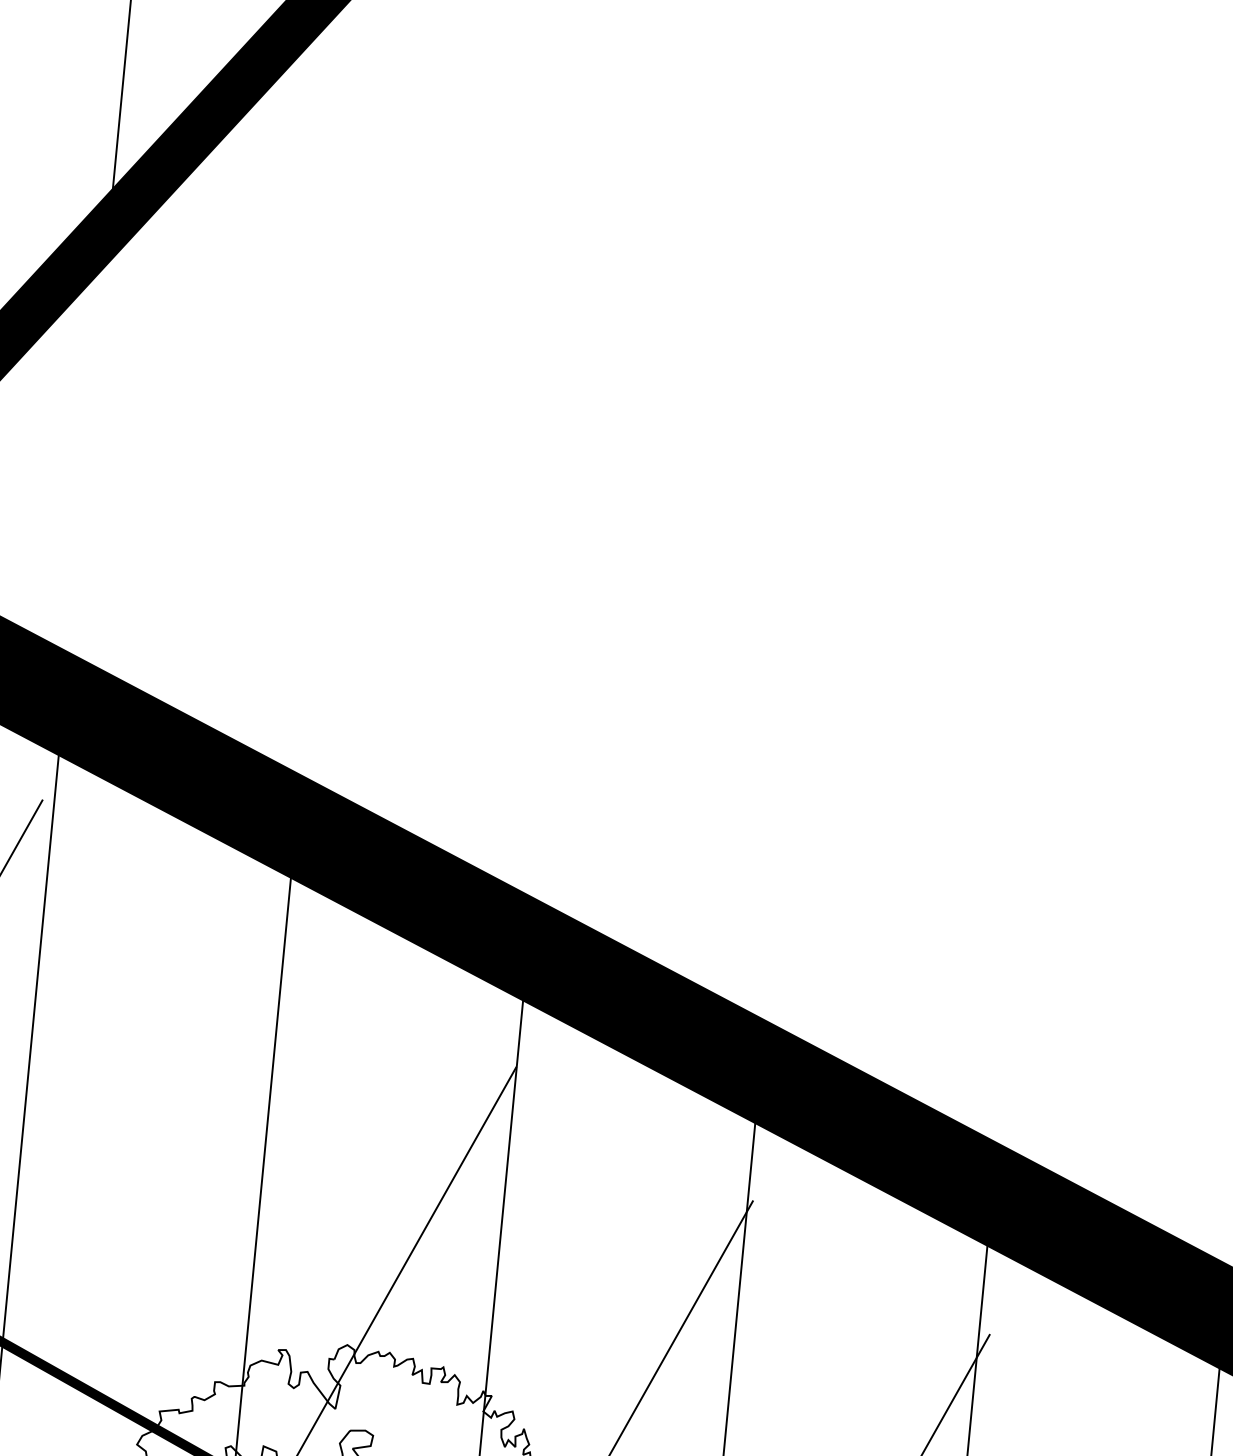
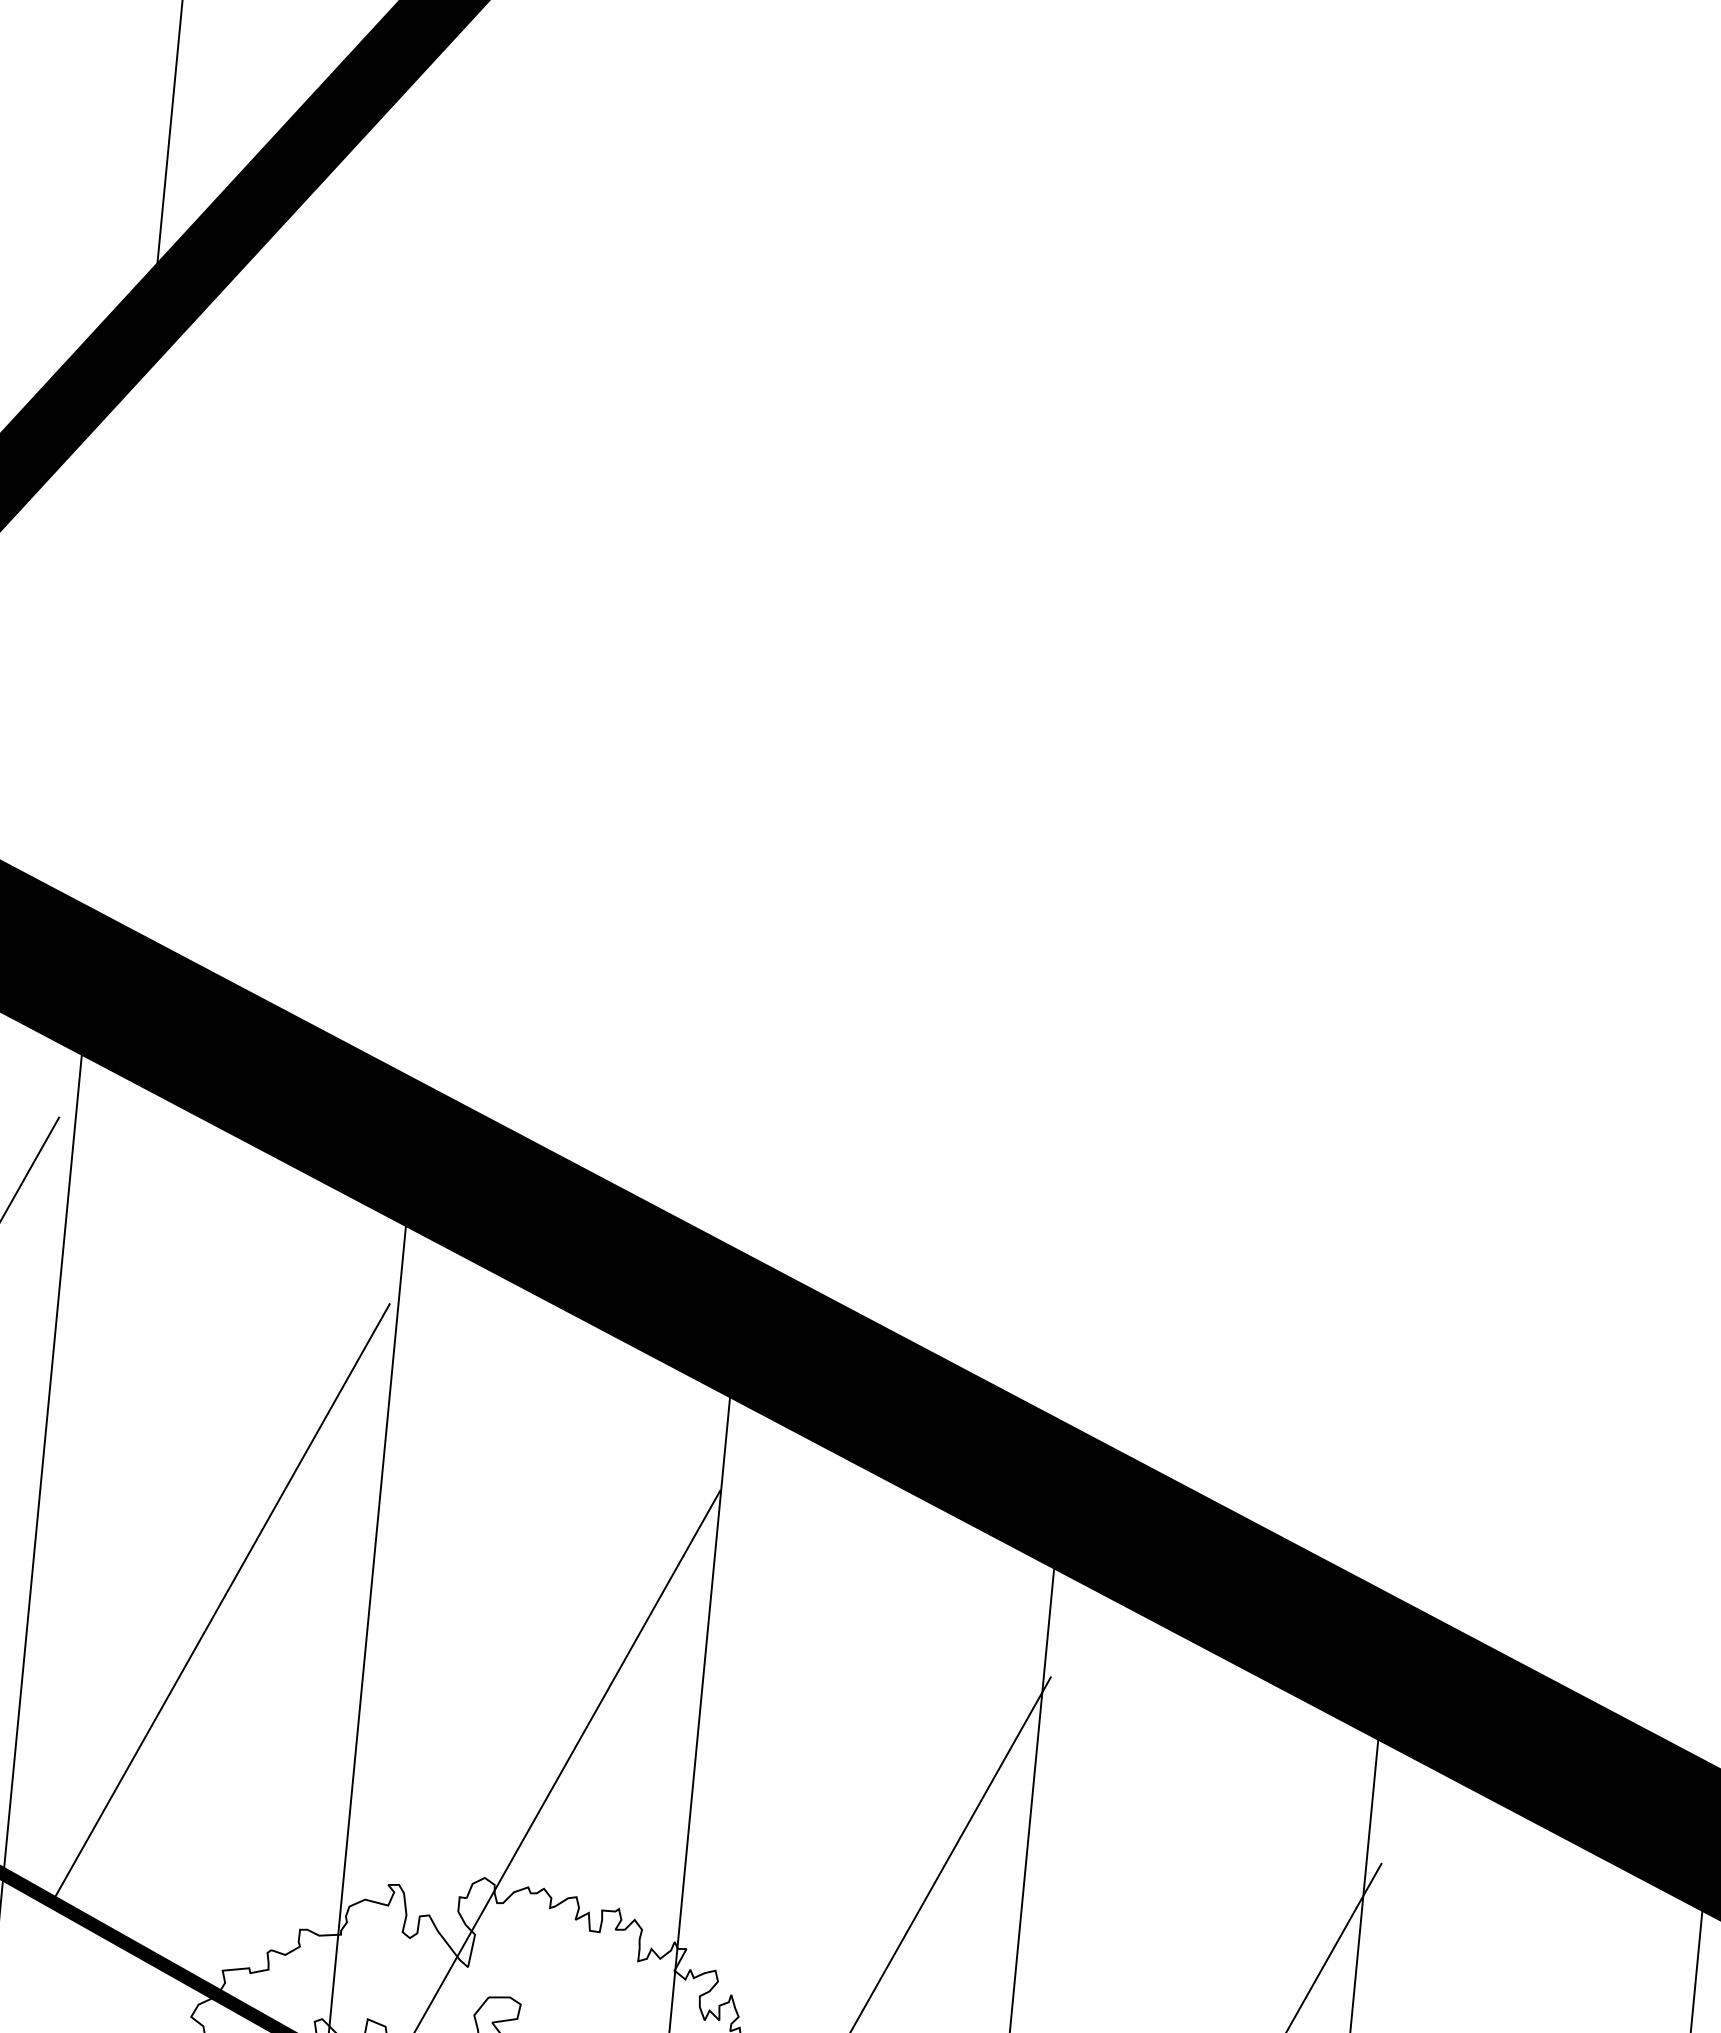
line: (158, 1147) -> (221, 1601), added

